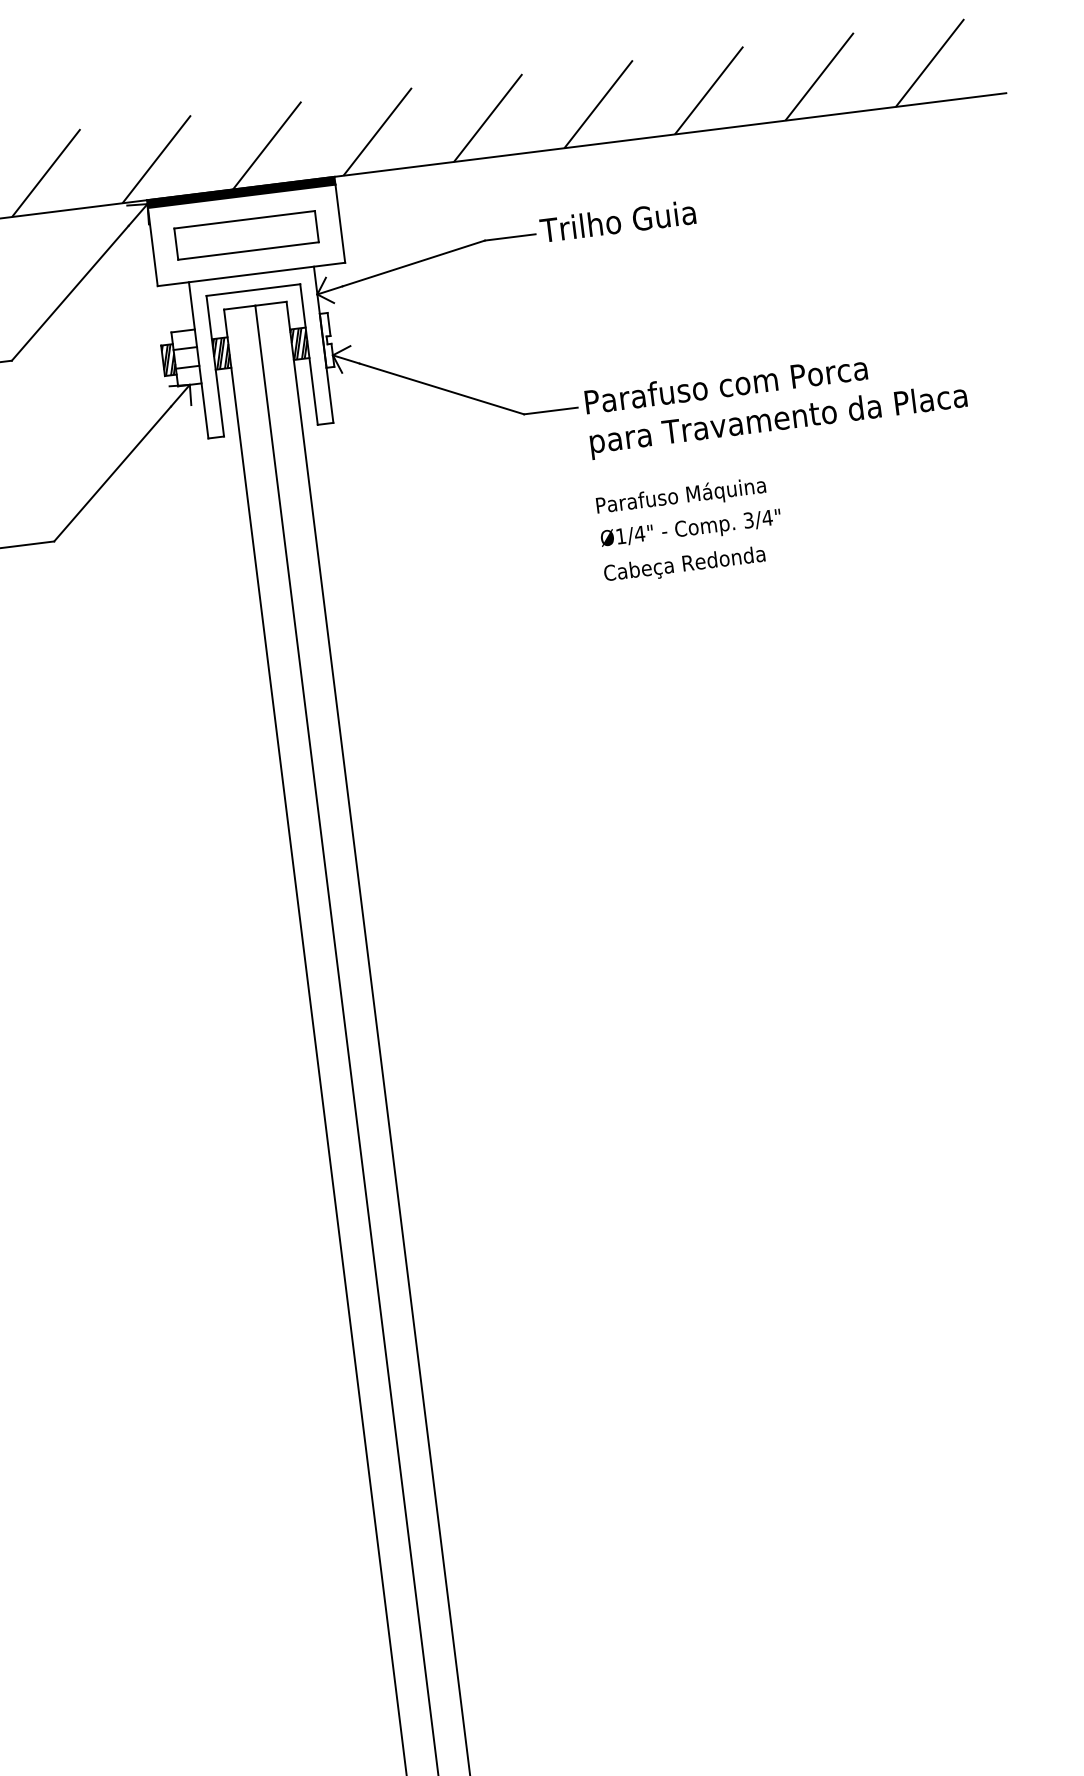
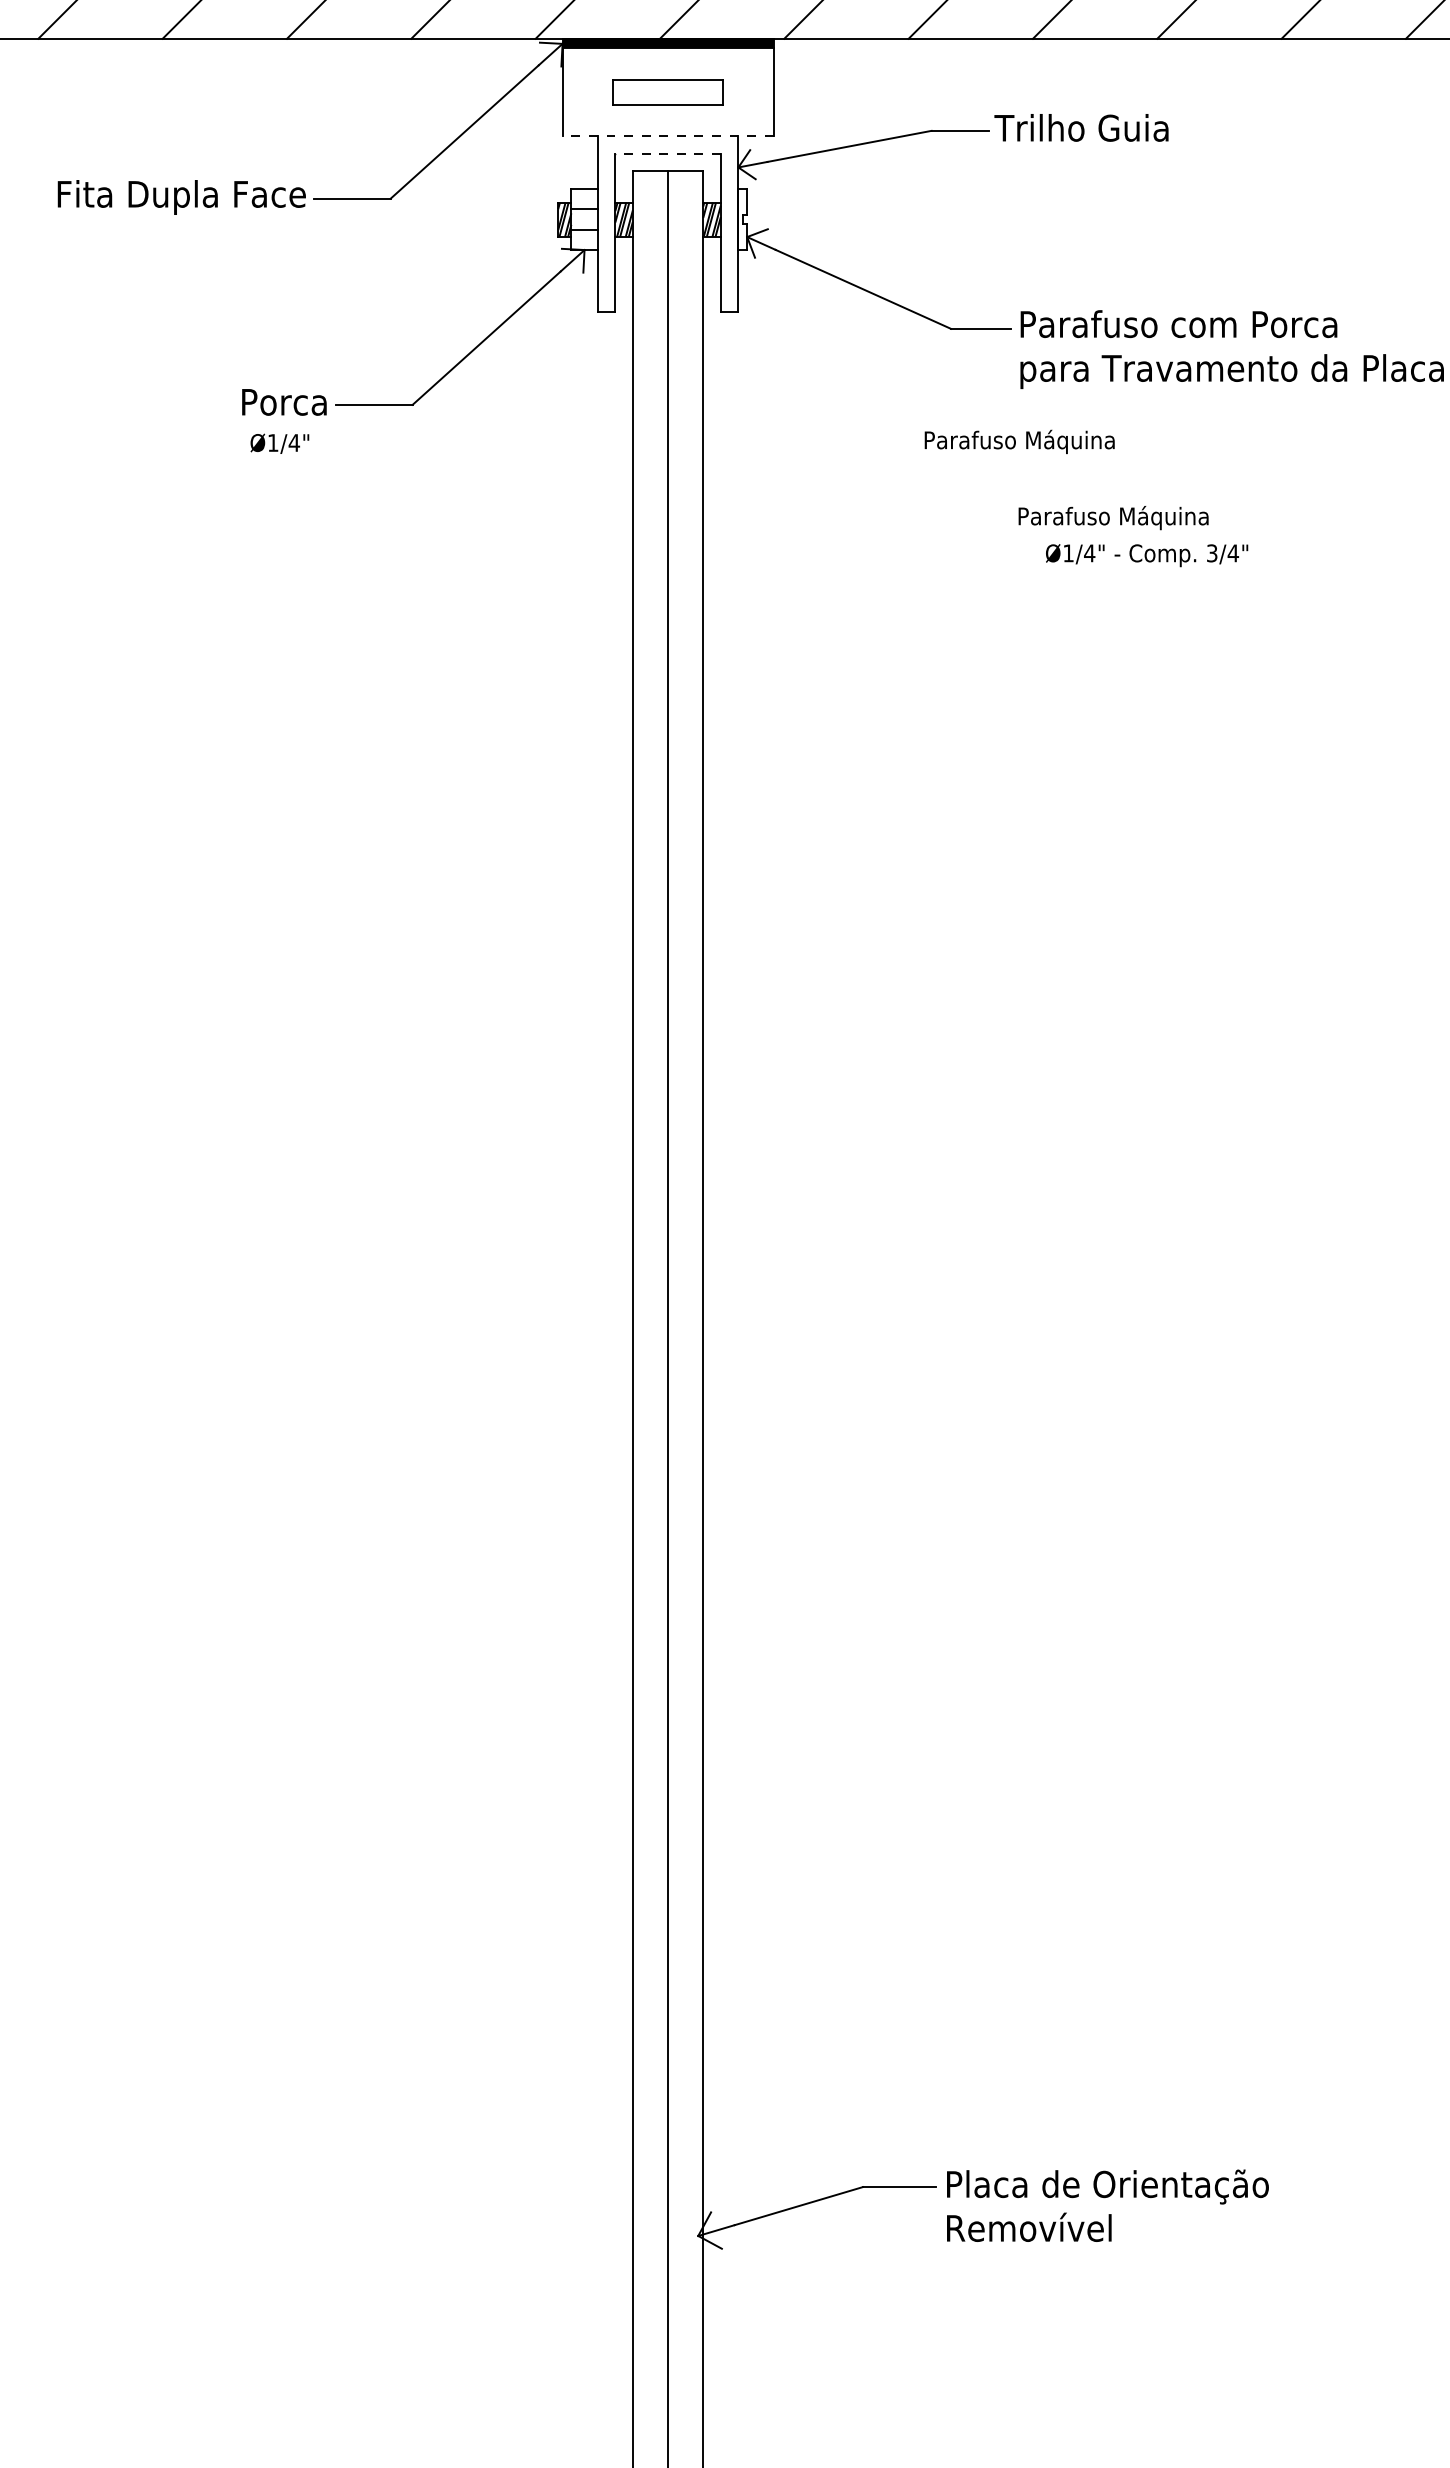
part: (246, 235) -> (667, 92), size x0.7
line: (250, 274) -> (667, 136), solid -> dashed
line: (253, 289) -> (668, 153), solid -> dashed
text: (681, 496) -> (1019, 441), moved
text: (691, 529) -> (1147, 555), moved
text: (688, 564) -> (1112, 518), Cabeça Redonda -> Parafuso Máquina

